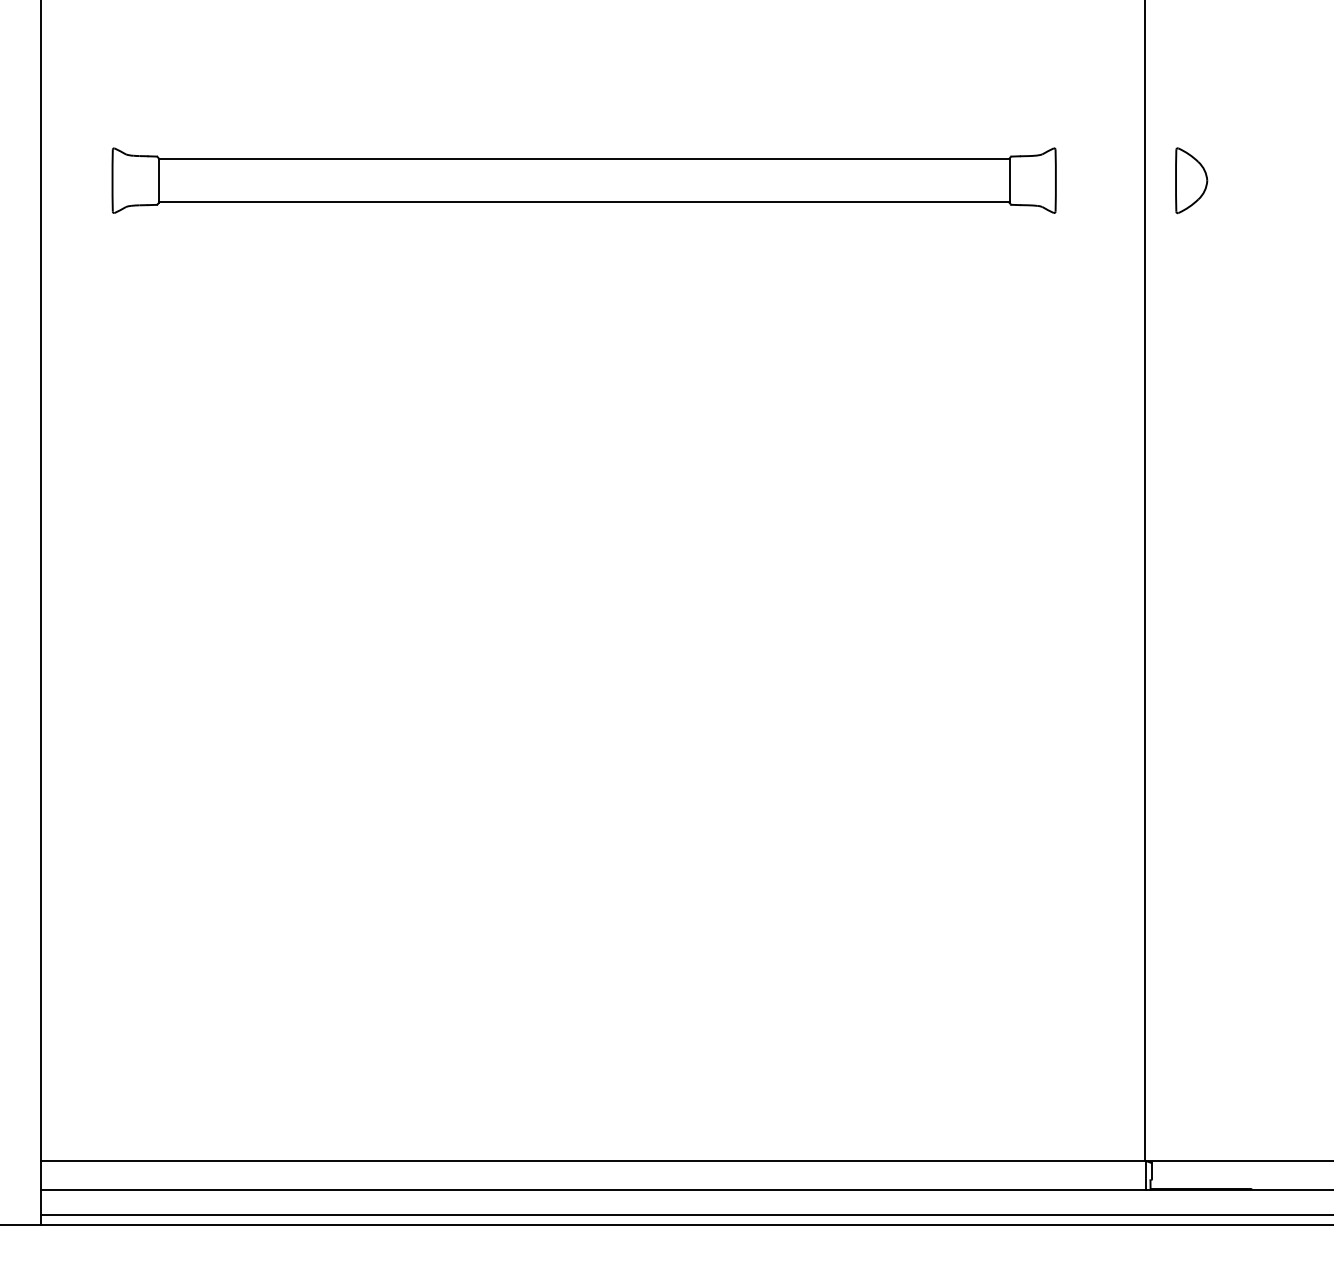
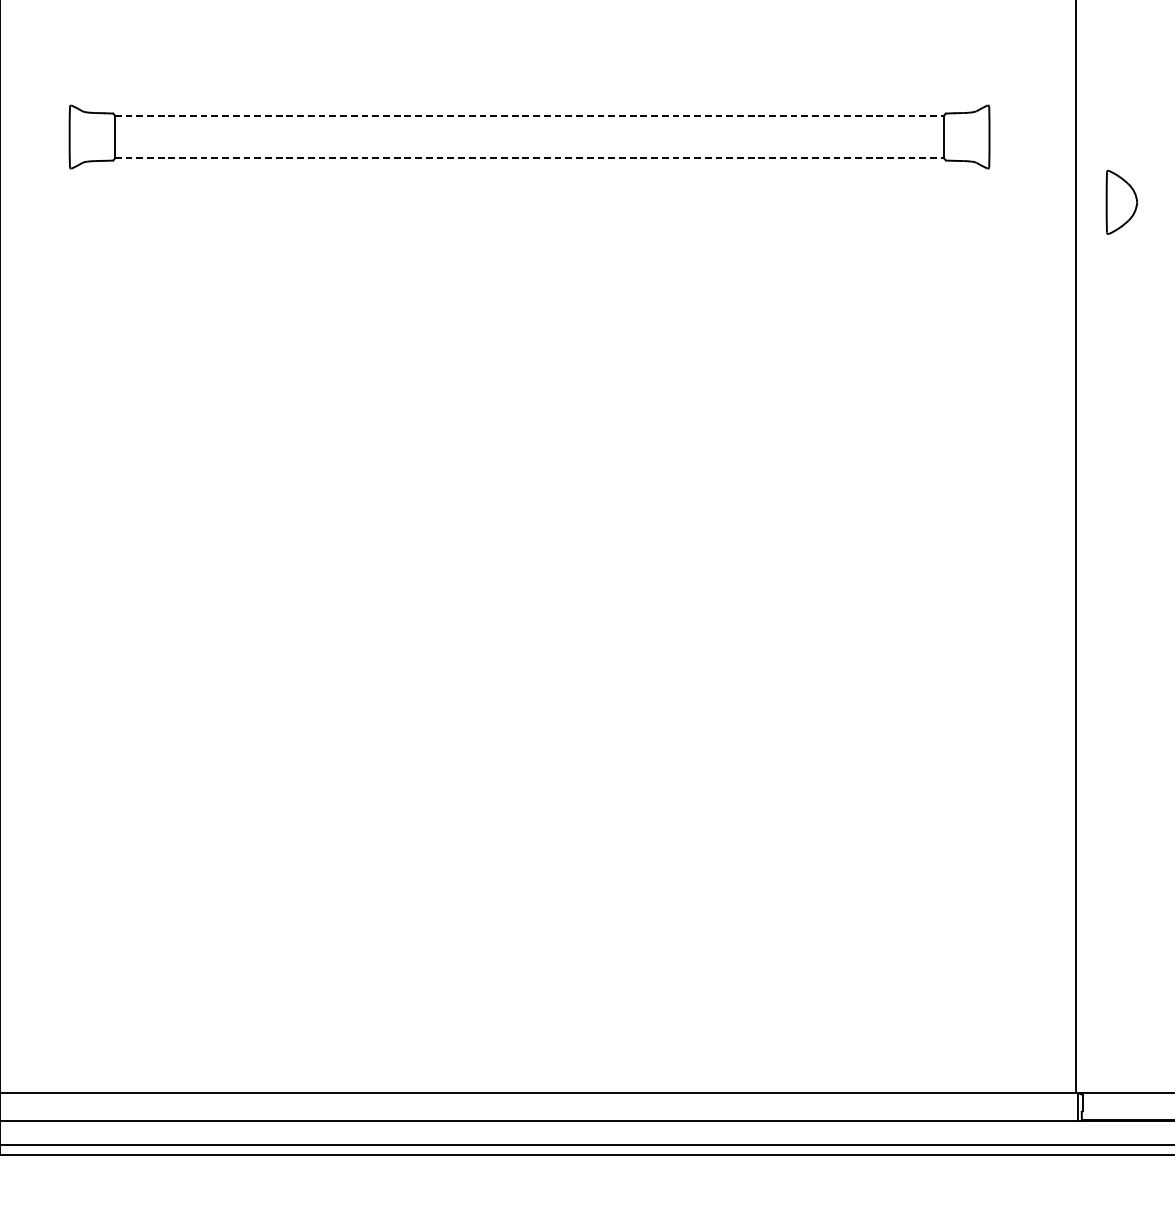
line: (584, 159) -> (529, 116), solid -> dashed
part: (1191, 180) -> (1121, 202), moved
line: (584, 202) -> (529, 158), solid -> dashed

